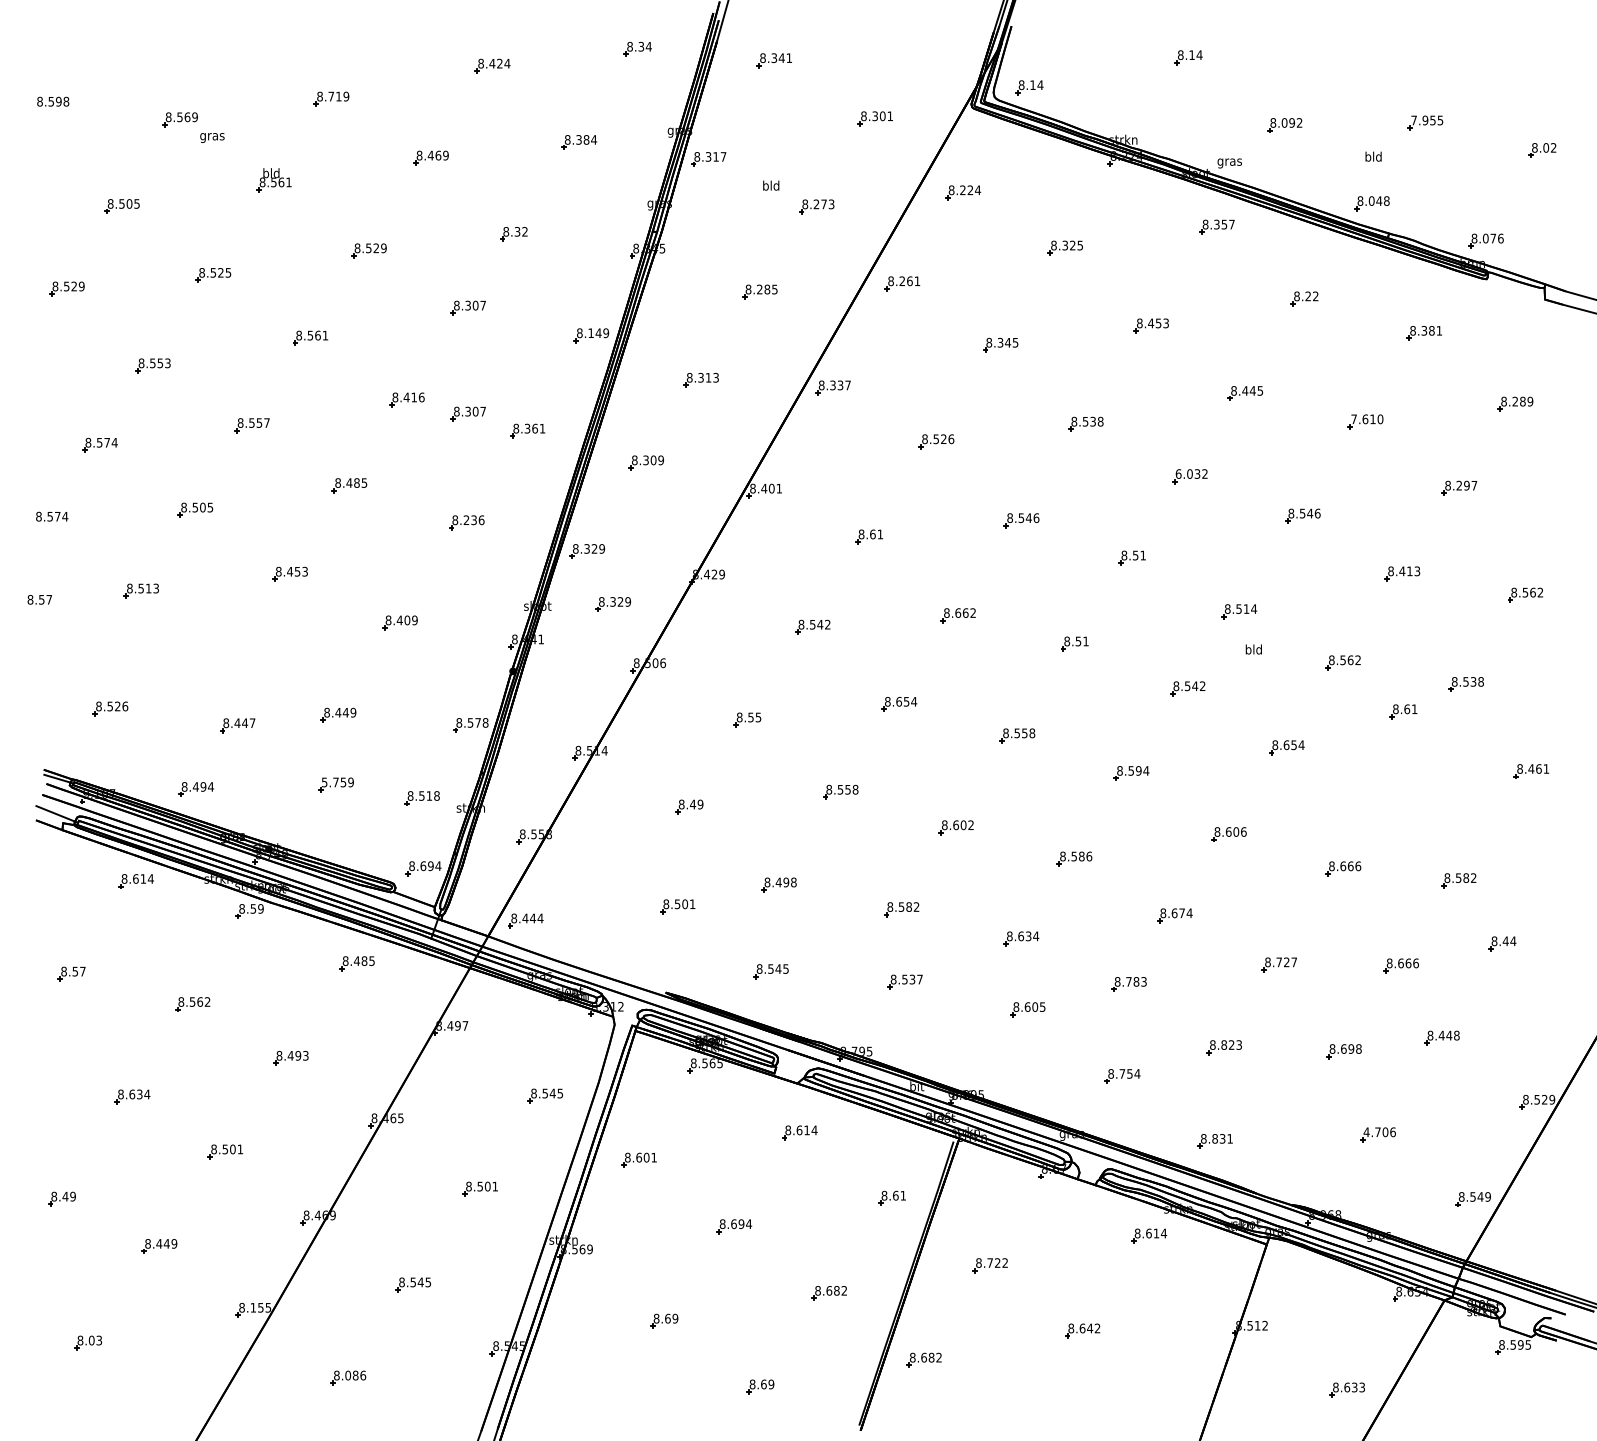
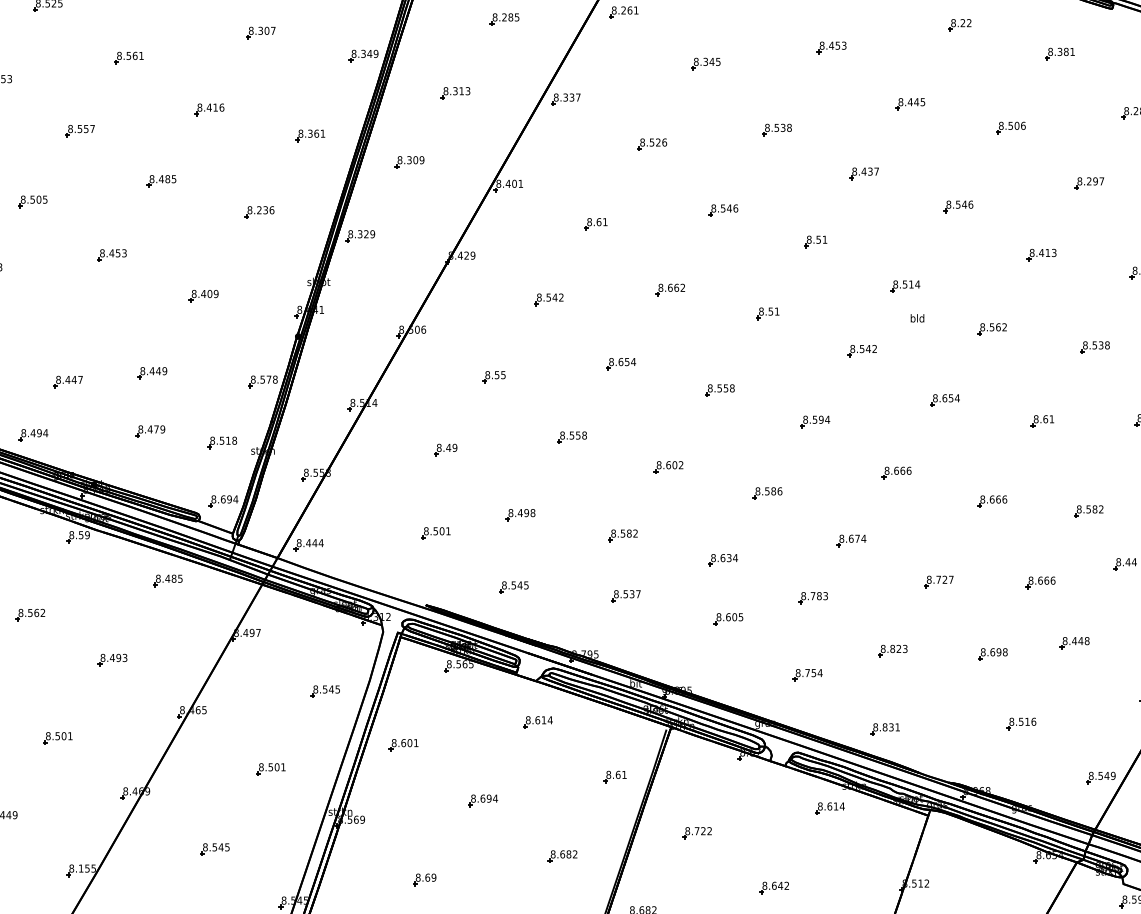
text: (590, 333) -> (362, 54), 8.149 -> 8.349
part: (467, 413) -> (260, 121), removed
text: (1367, 419) -> (1012, 126), 7.610 -> 8.506
text: (1191, 473) -> (865, 171), 6.032 -> 8.437
part: (612, 604) -> (381, 280), removed
part: (1403, 711) -> (1042, 421), moved
text: (333, 782) -> (148, 429), 5.759 -> 8.479
text: (1236, 831) -> (902, 470), 8.606 -> 8.666
text: (1375, 1132) -> (1019, 722), 4.706 -> 8.516

